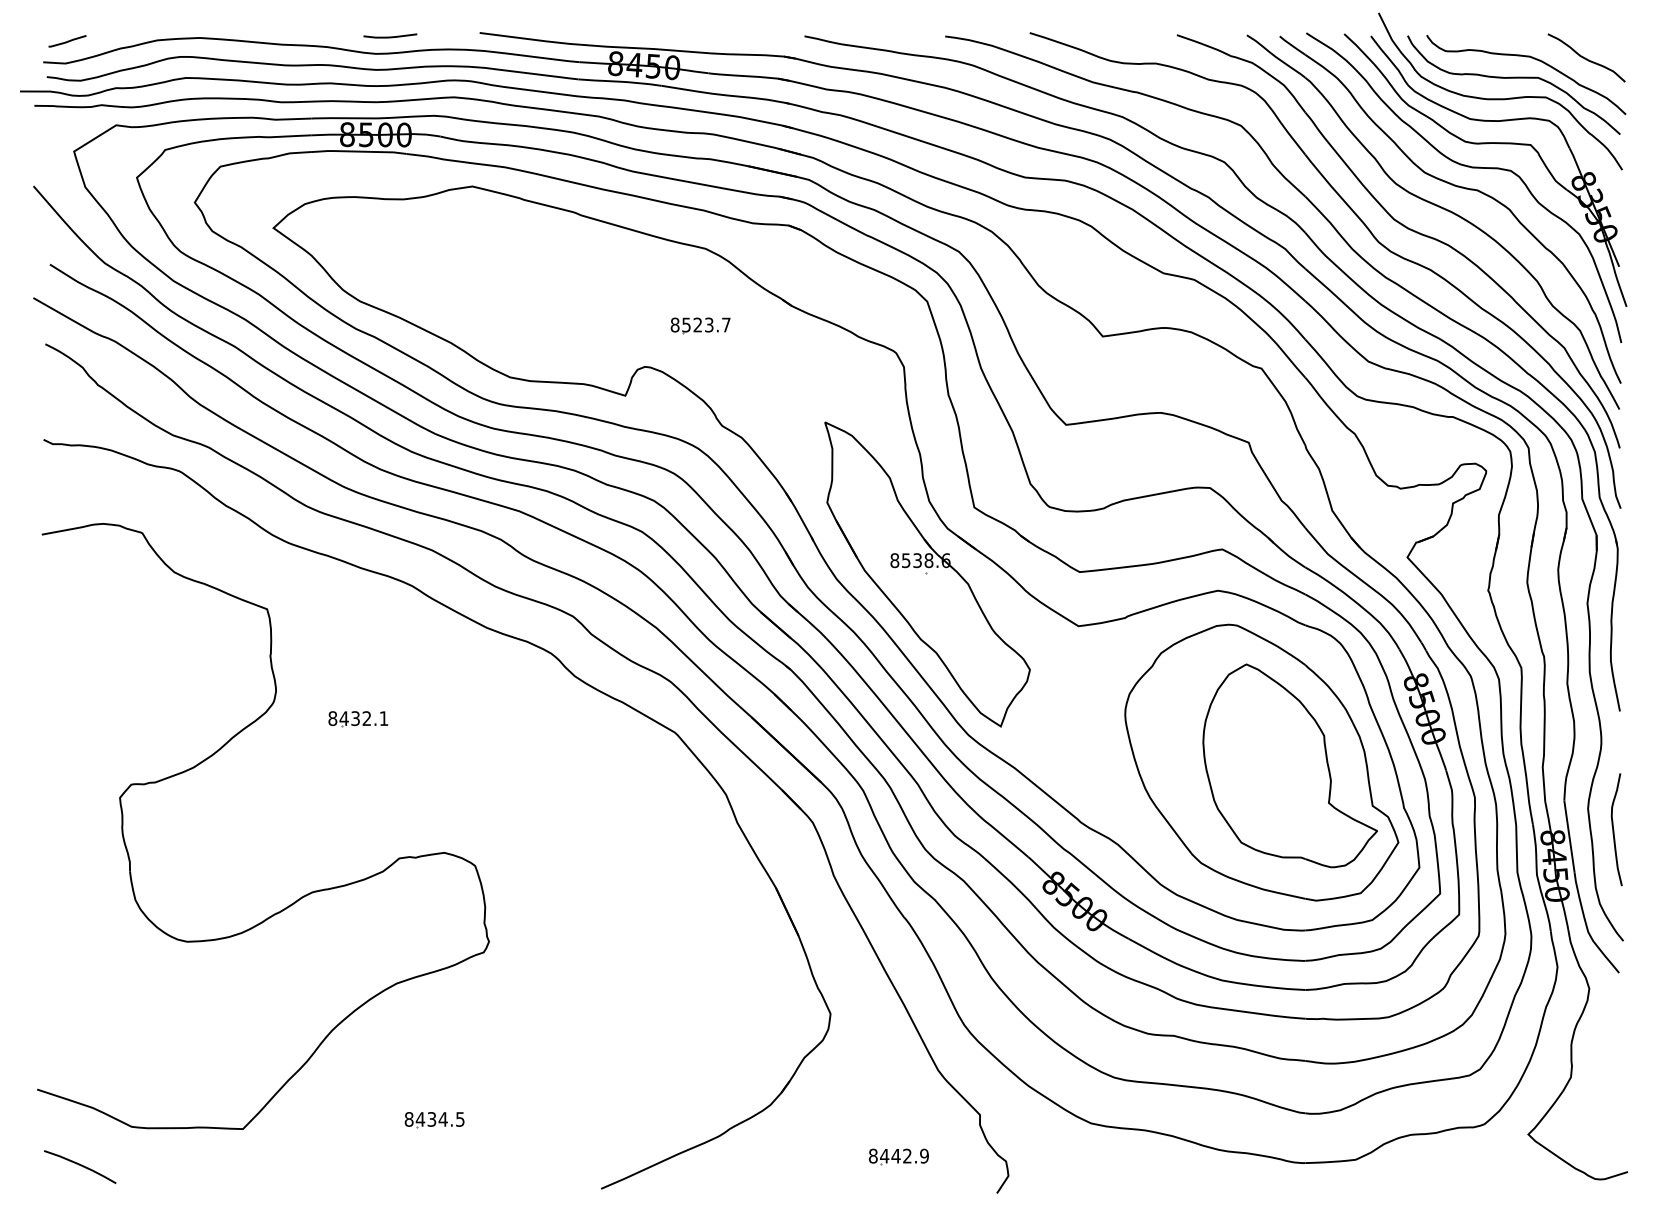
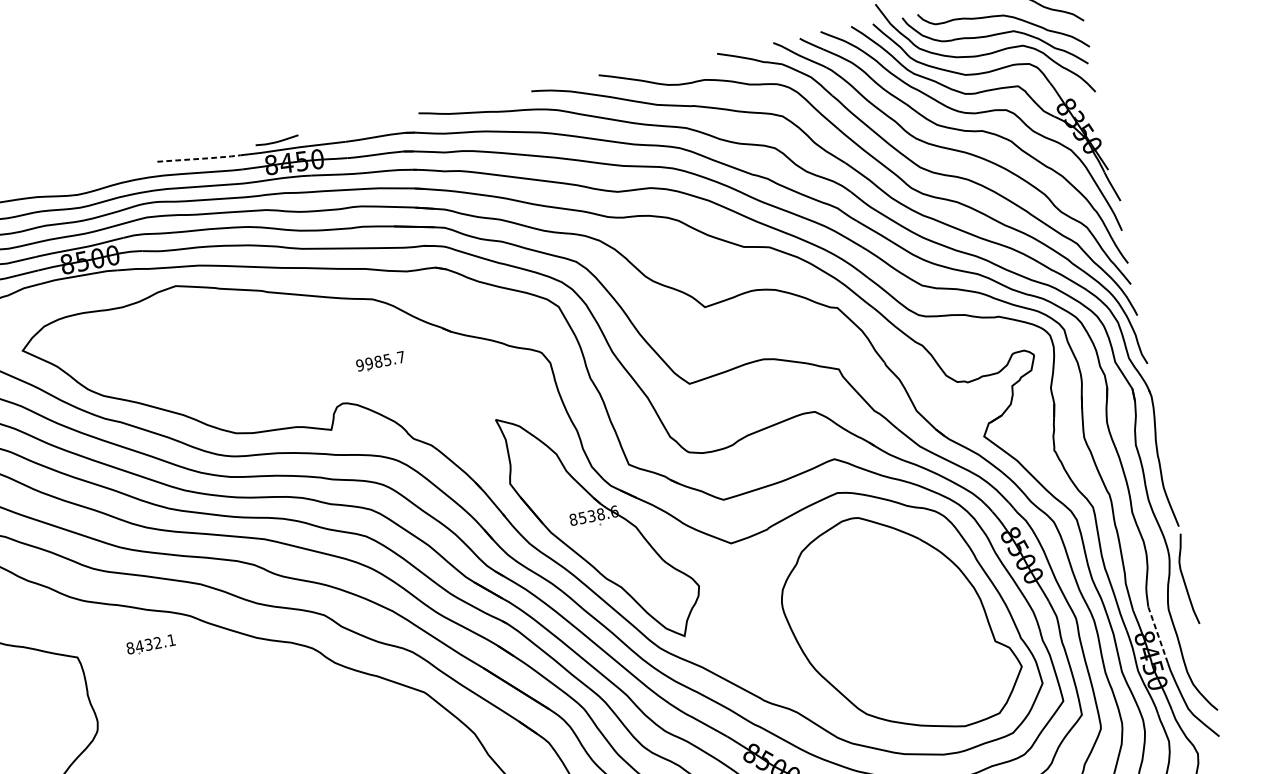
curve: (390, 36) -> (277, 141), moved
line: (532, 39) -> (200, 158), solid -> dashed
text: (691, 324) -> (373, 362), 8523.7 -> 9985.7
part: (357, 719) -> (150, 645), moved
part: (1289, 765) -> (922, 621), removed
curve: (1614, 829) -> (1184, 579), moved
line: (1569, 836) -> (1158, 634), solid -> dashed

